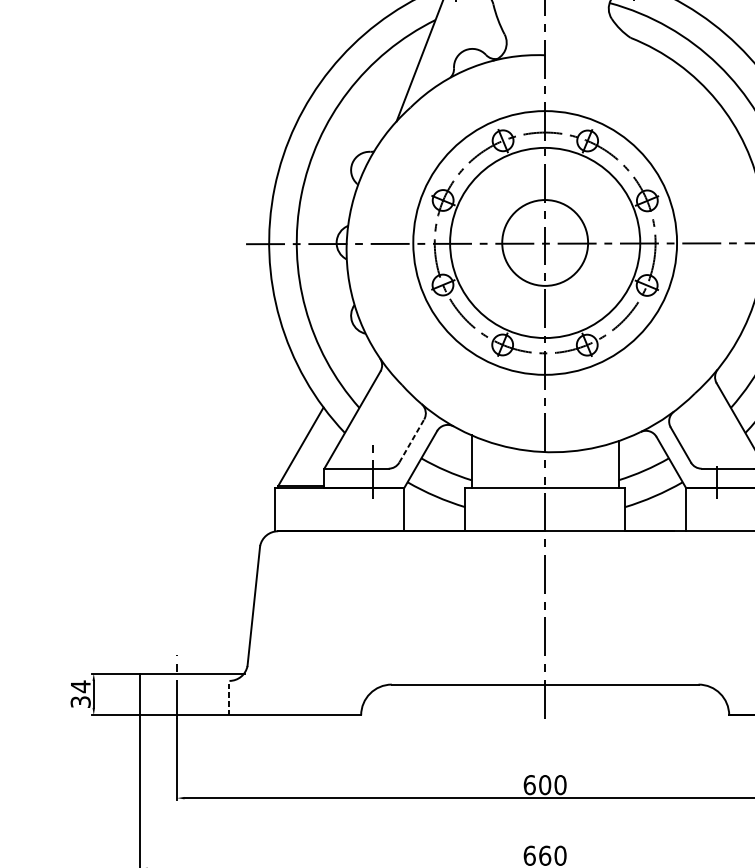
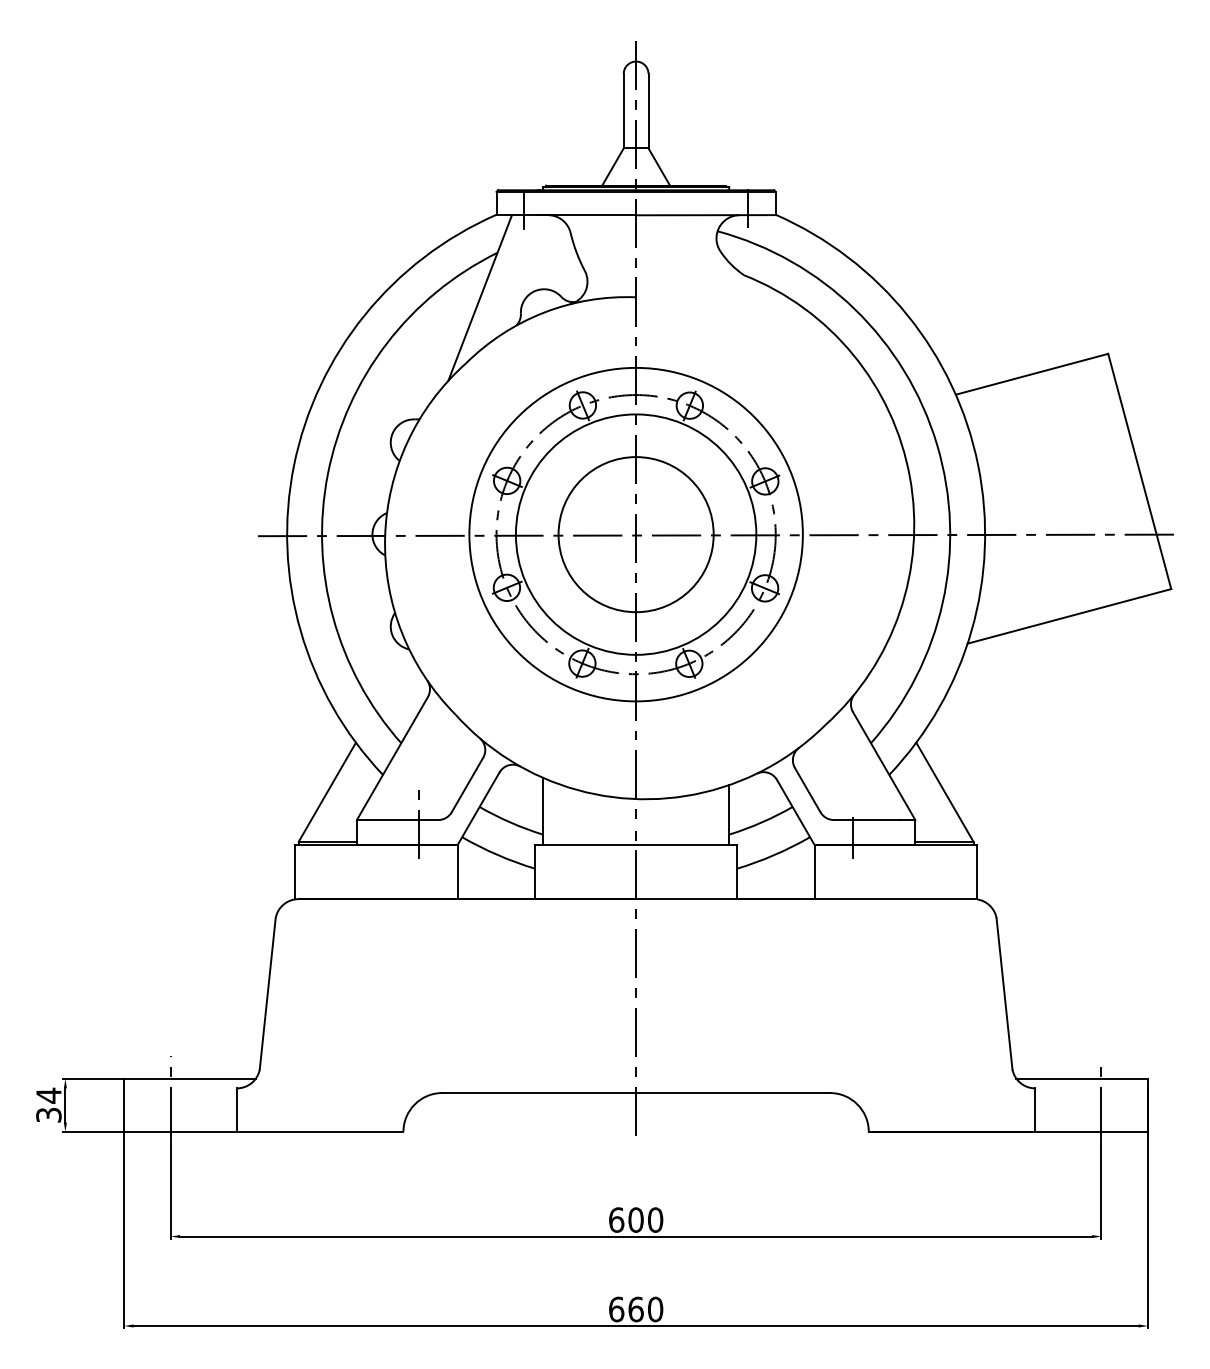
circle: (544, 242) -> (635, 534), size x1.43
line: (411, 440) -> (467, 784), dashed -> solid
line: (229, 698) -> (236, 1110), dashed -> solid

